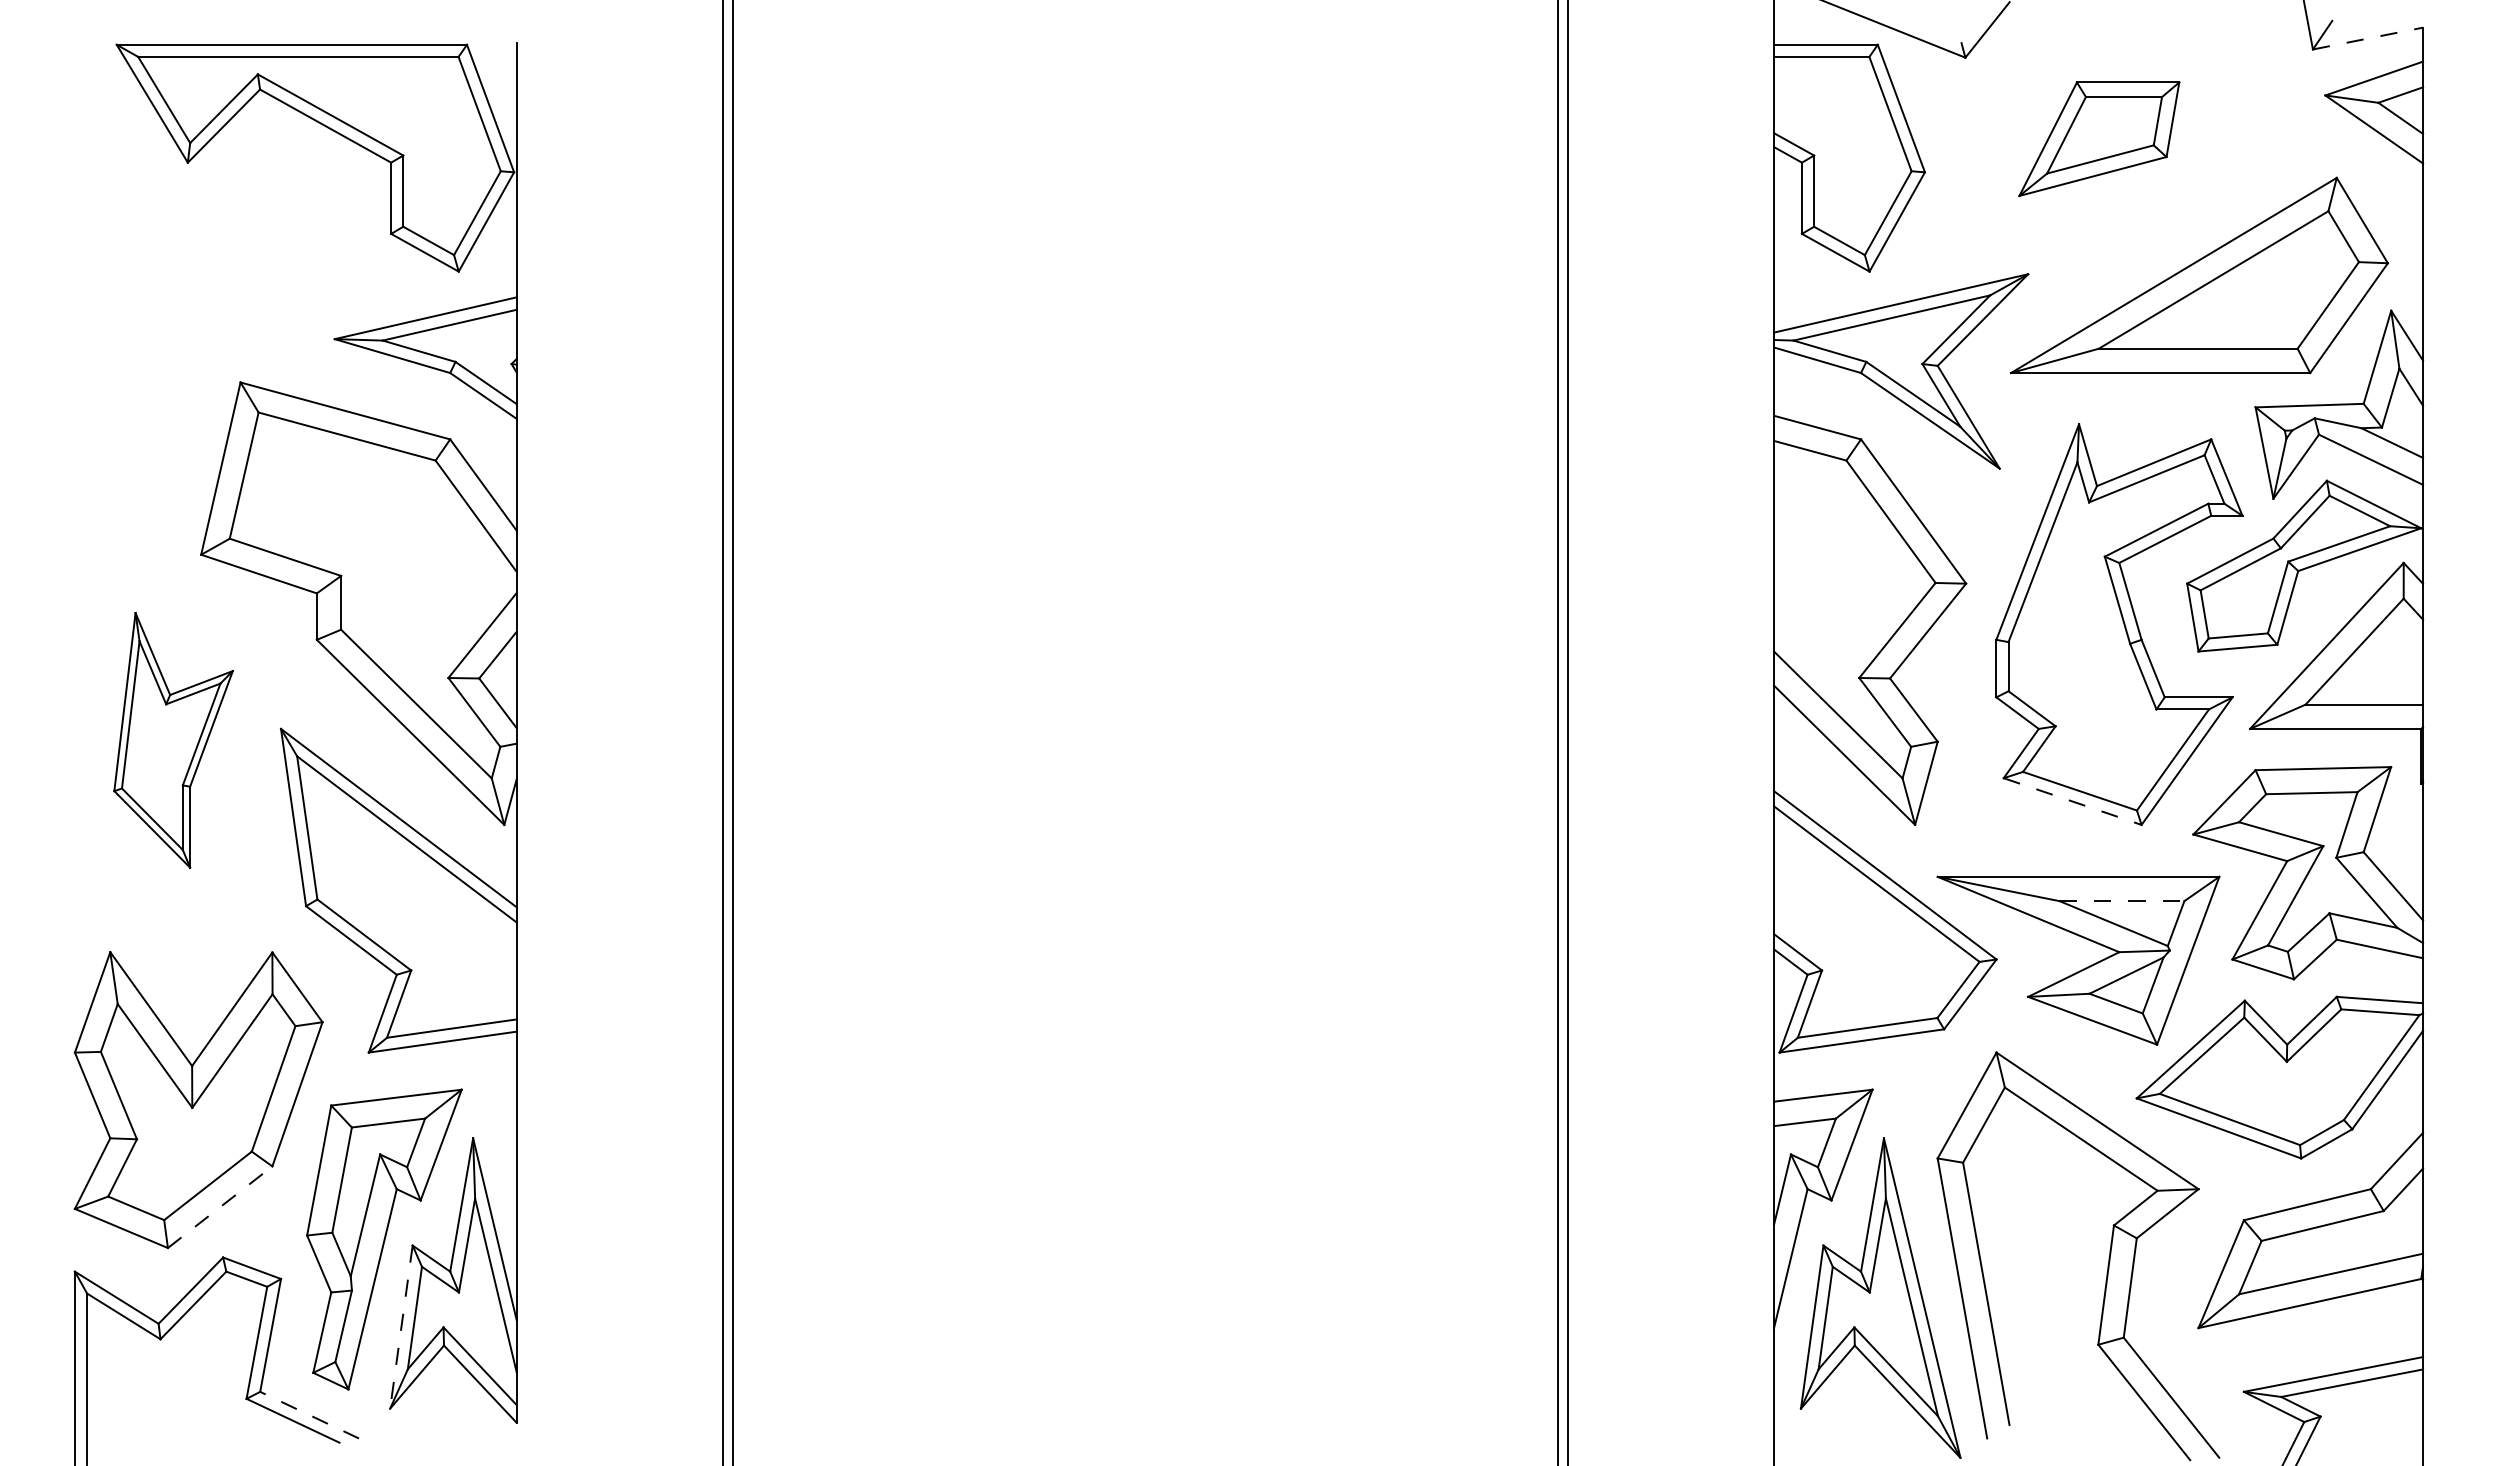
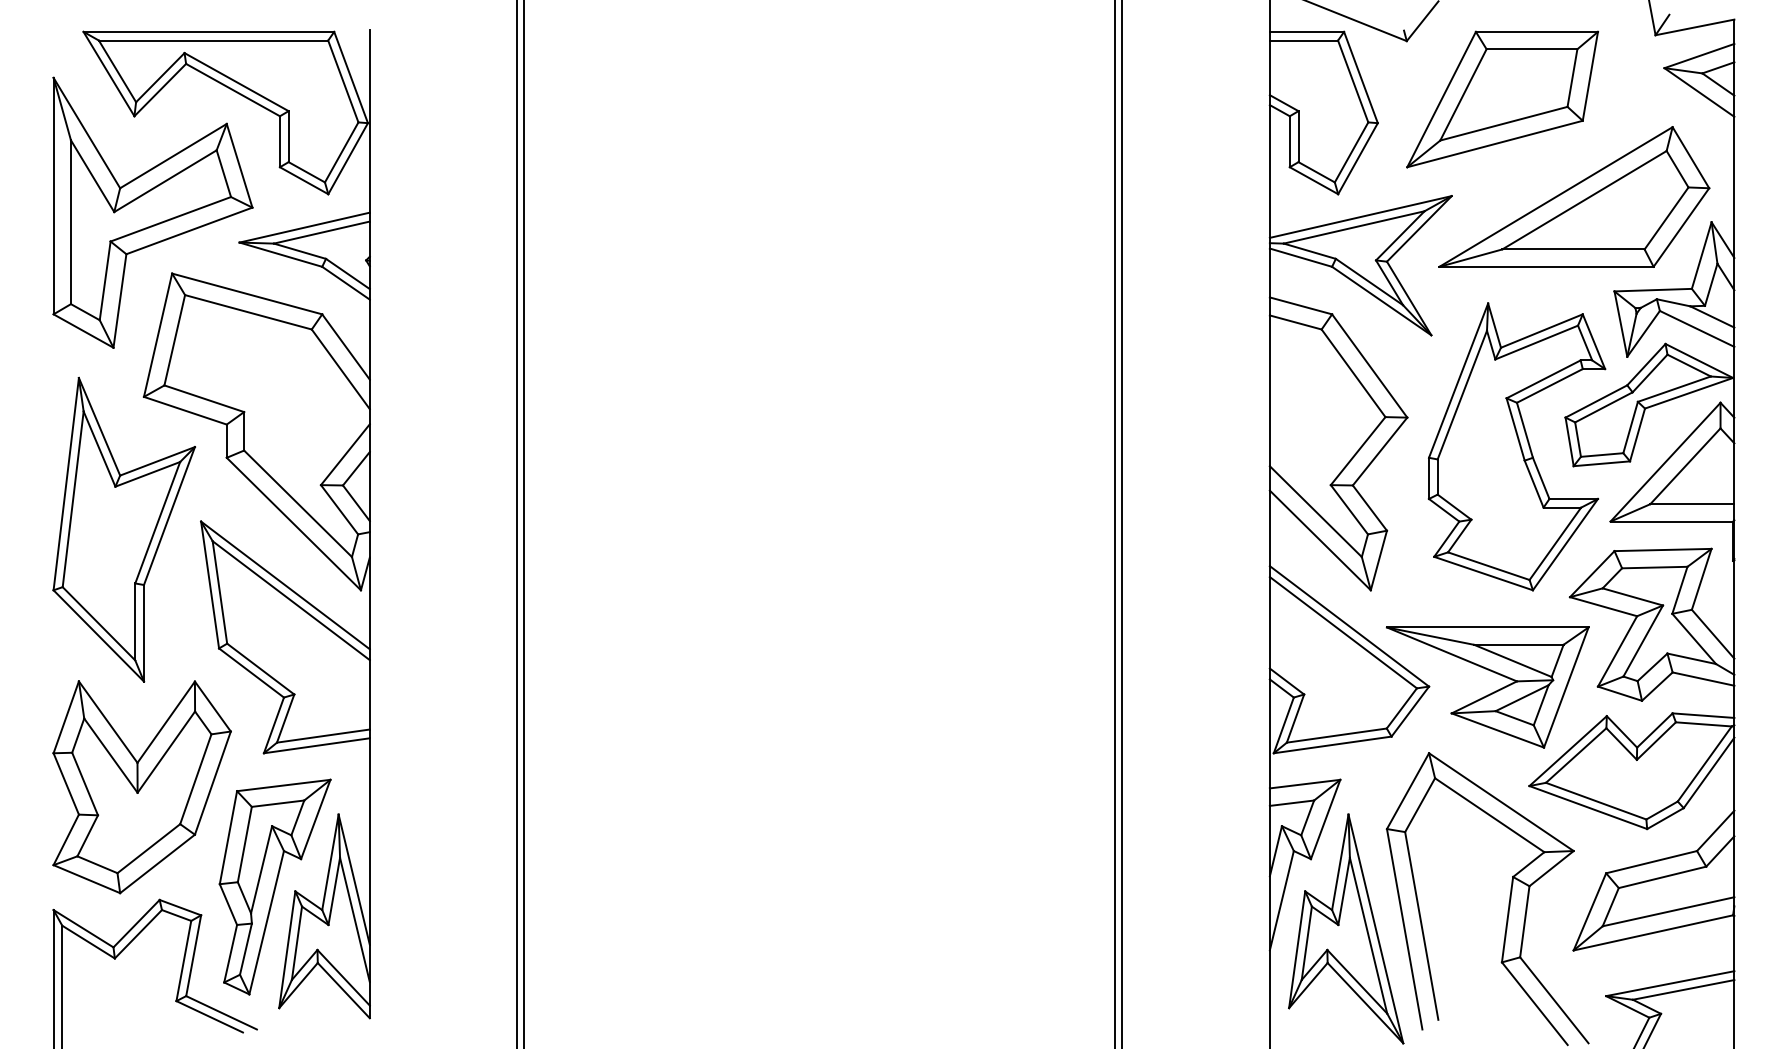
line: (2368, 38) -> (1695, 27), dashed -> solid
part: (2099, 138) -> (1502, 98), size x1.67
part: (213, 297) -> (152, 212), added
part: (173, 740) -> (124, 529), size x1.67
line: (2072, 801) -> (1483, 573), dashed -> solid
line: (2122, 901) -> (1519, 645), dashed -> solid
line: (220, 1206) -> (157, 863), dashed -> solid
line: (401, 1327) -> (287, 950), dashed -> solid
line: (309, 1415) -> (221, 1013), dashed -> solid

